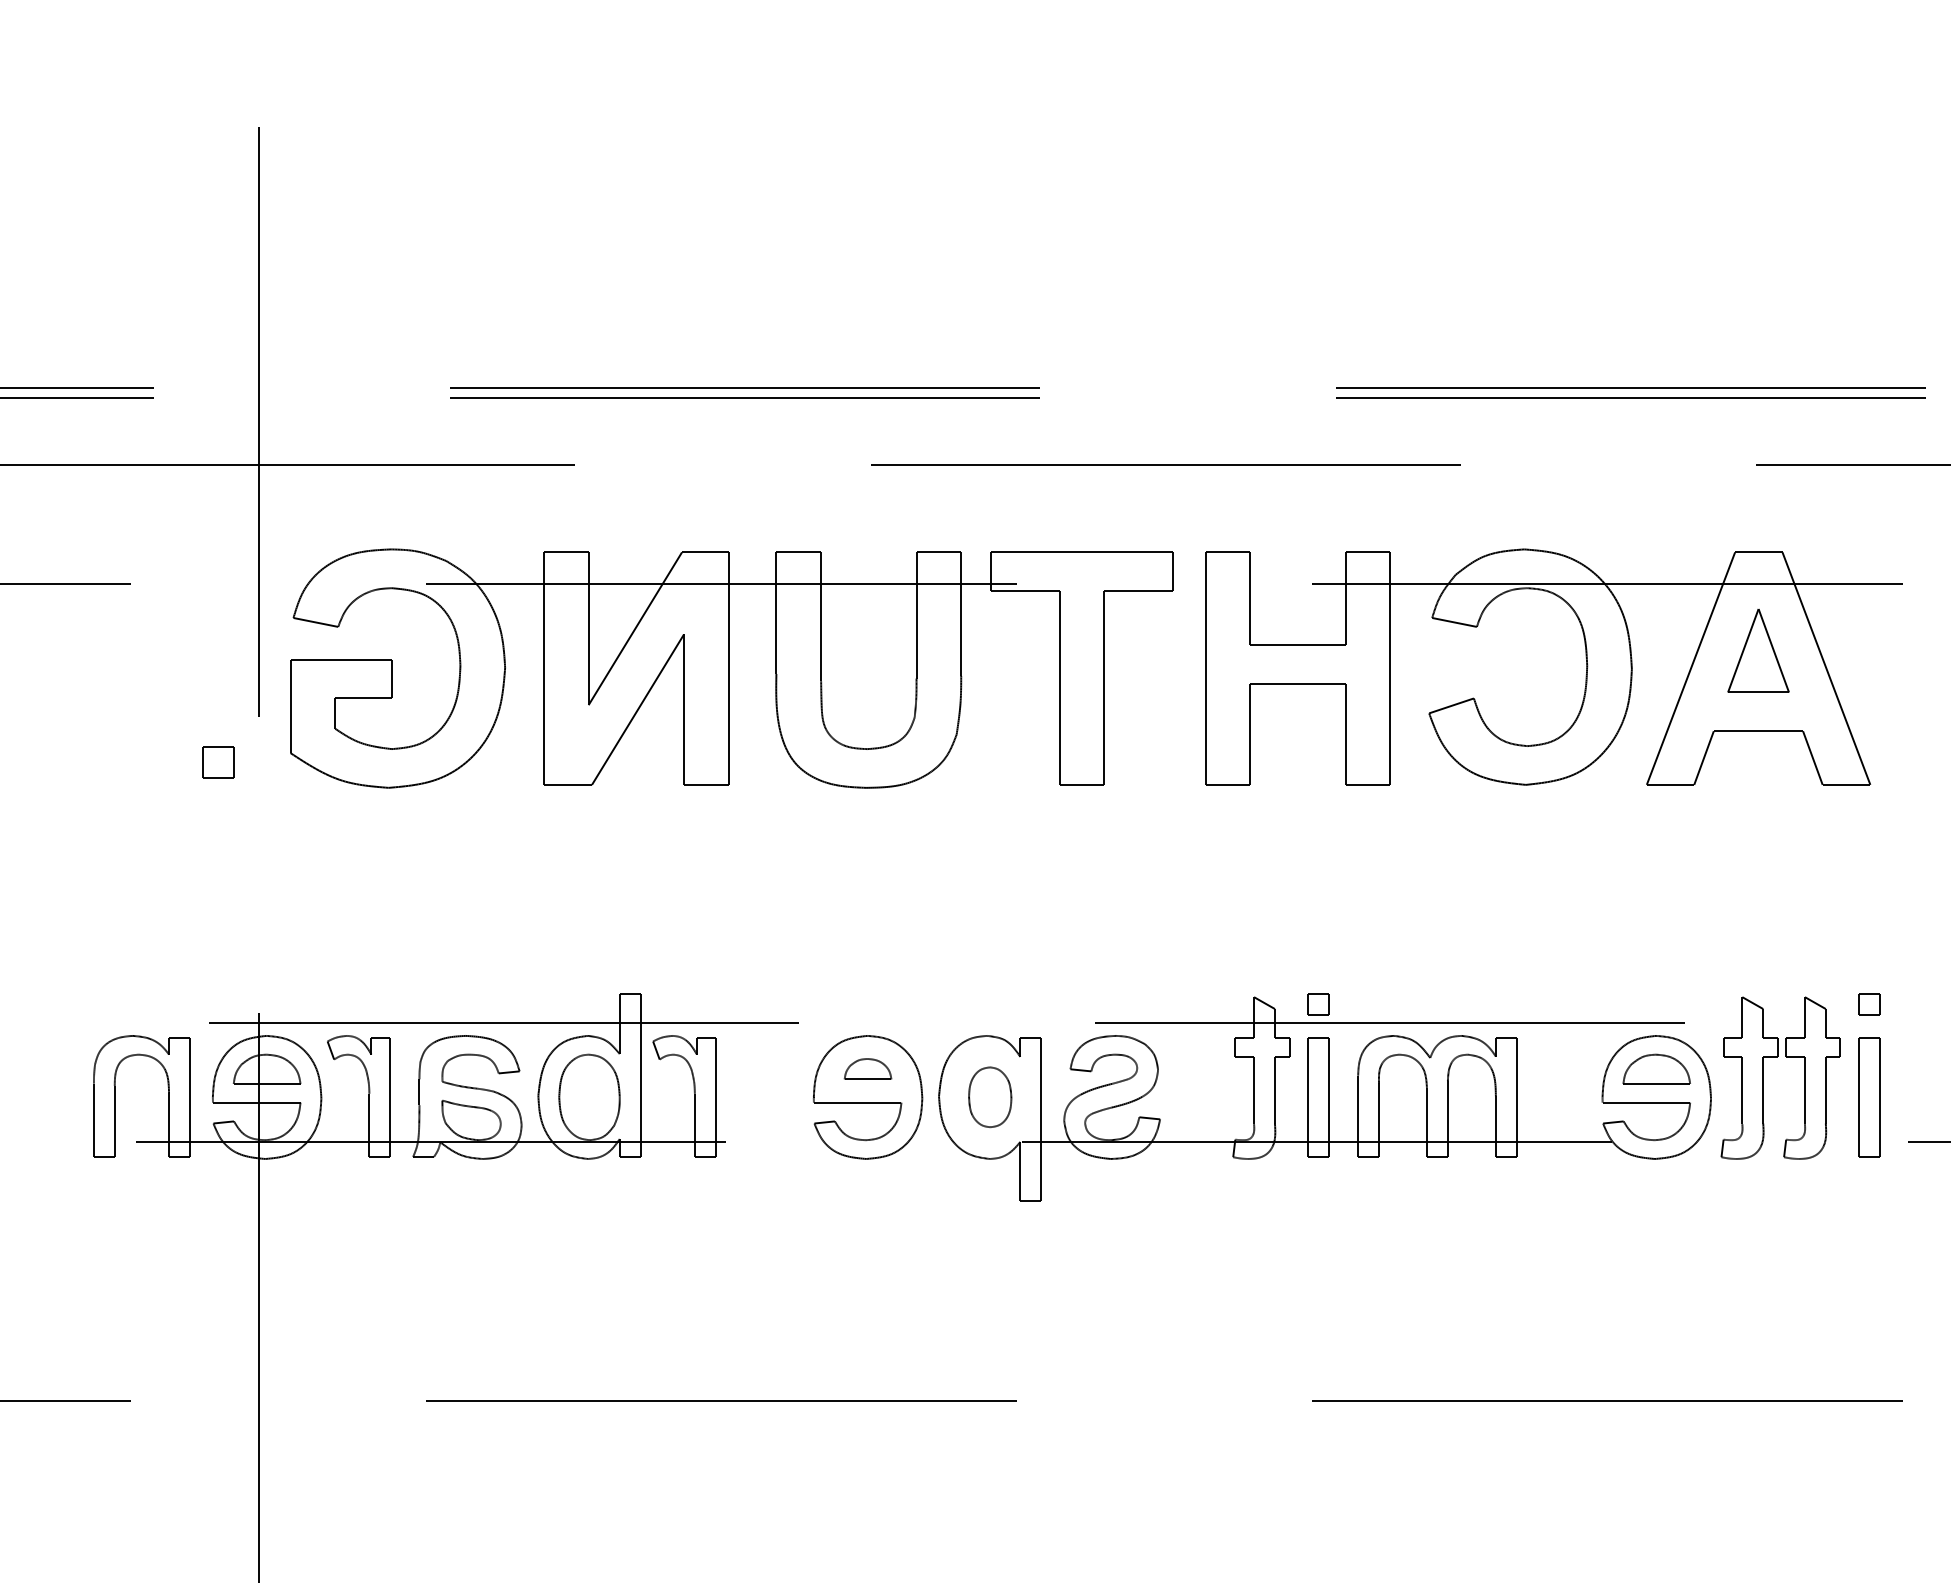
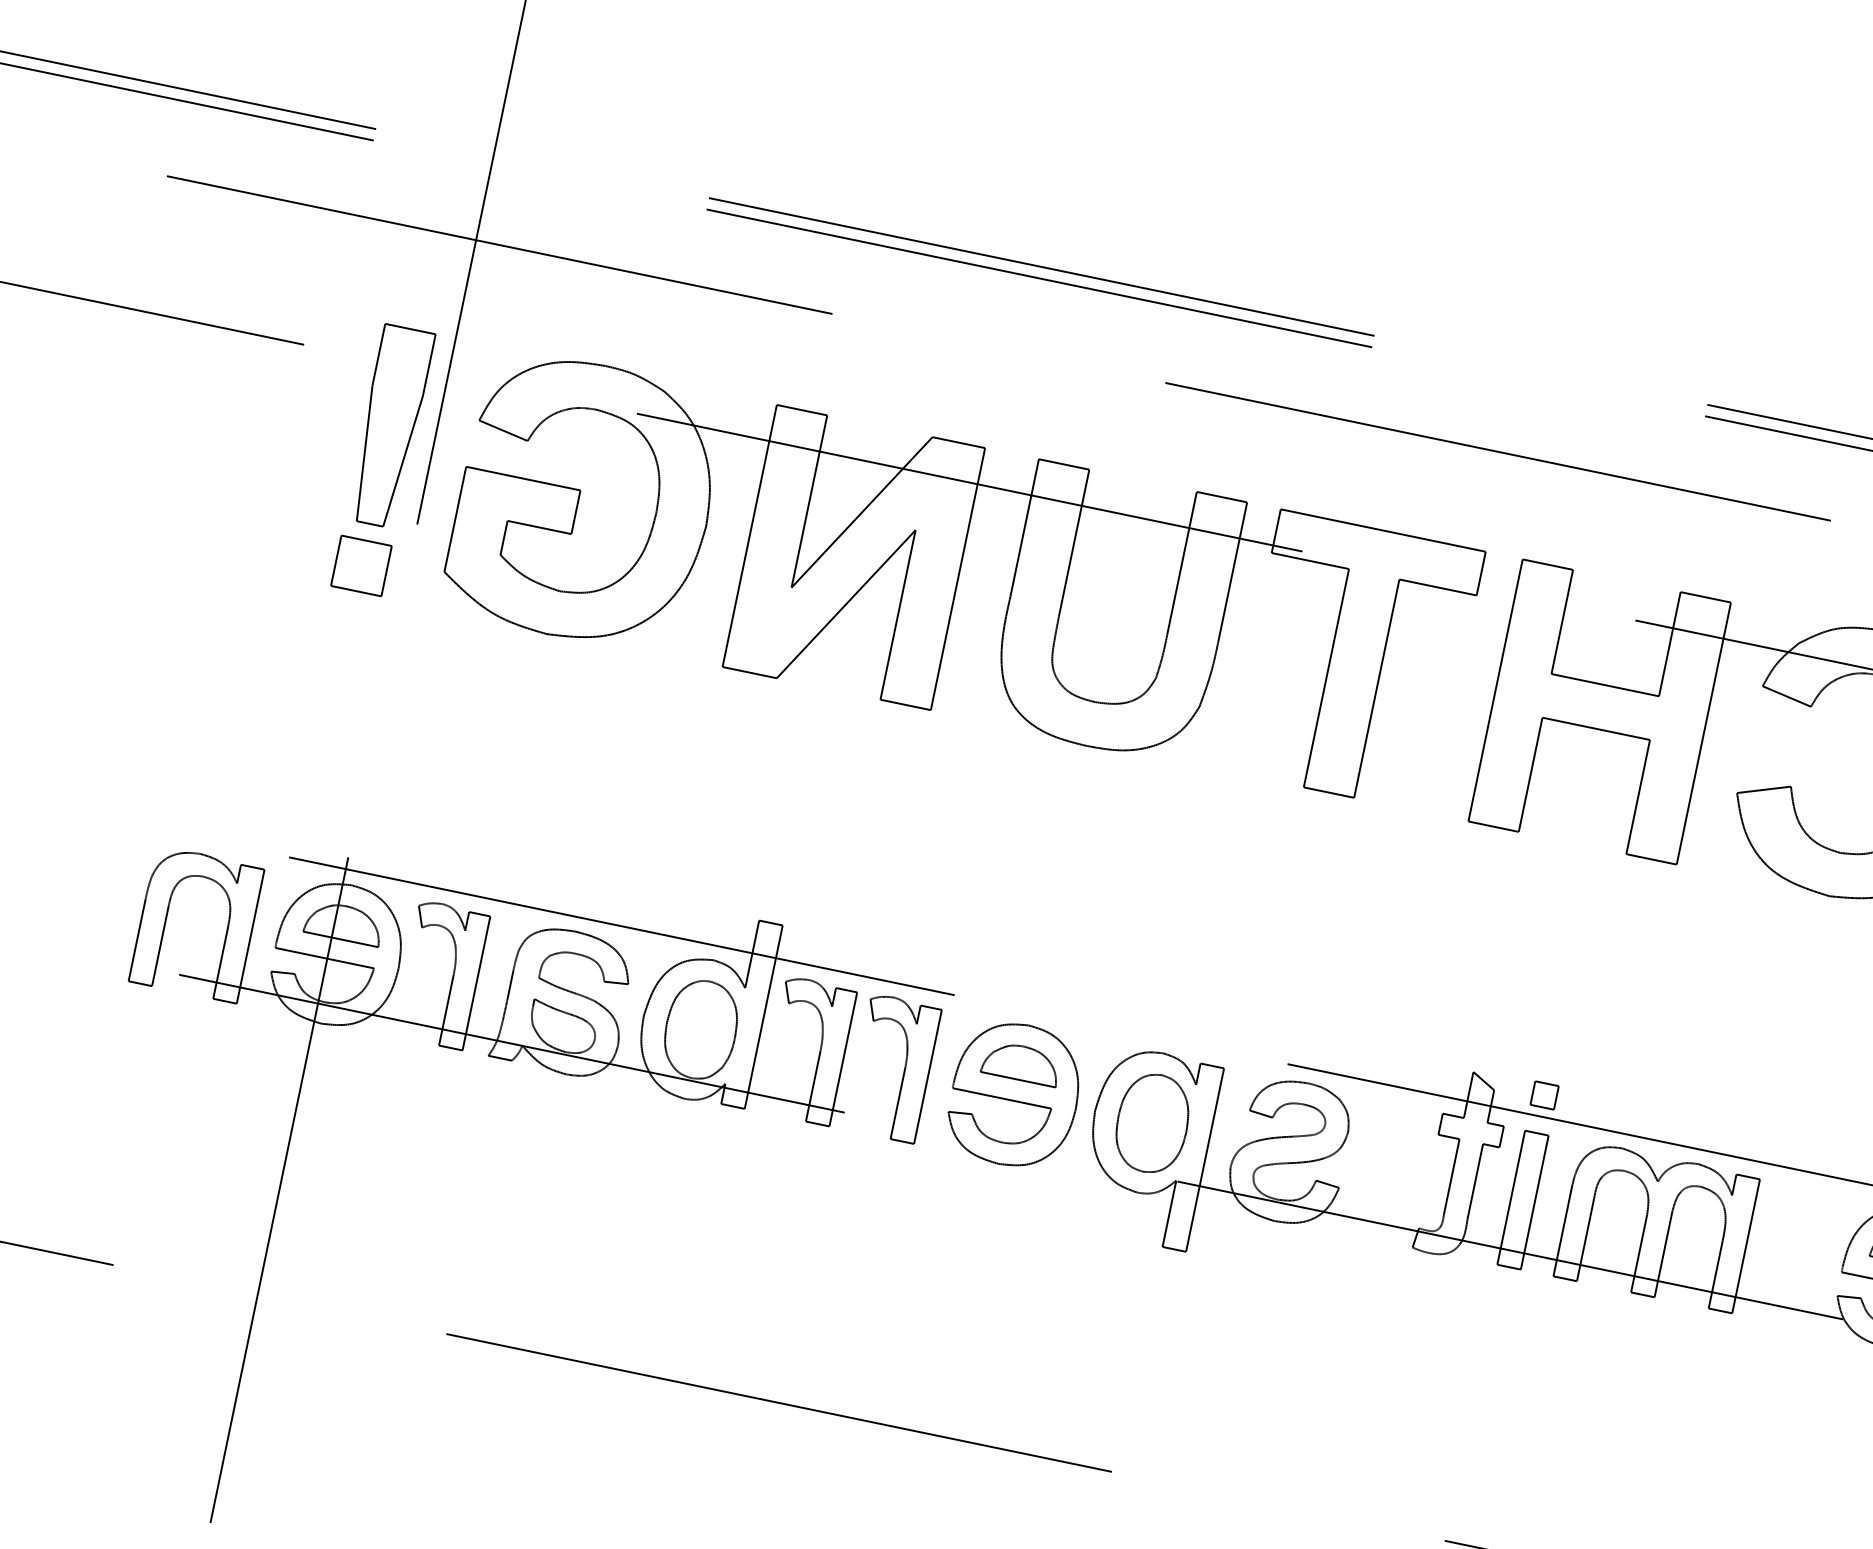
part: (218, 638) -> (389, 426), added
part: (218, 762) -> (361, 565), size x1.43
part: (867, 1068) -> (1021, 1062), size x1.43
part: (769, 1096) -> (904, 1070), added
part: (990, 1096) -> (1153, 1122), size x1.43

